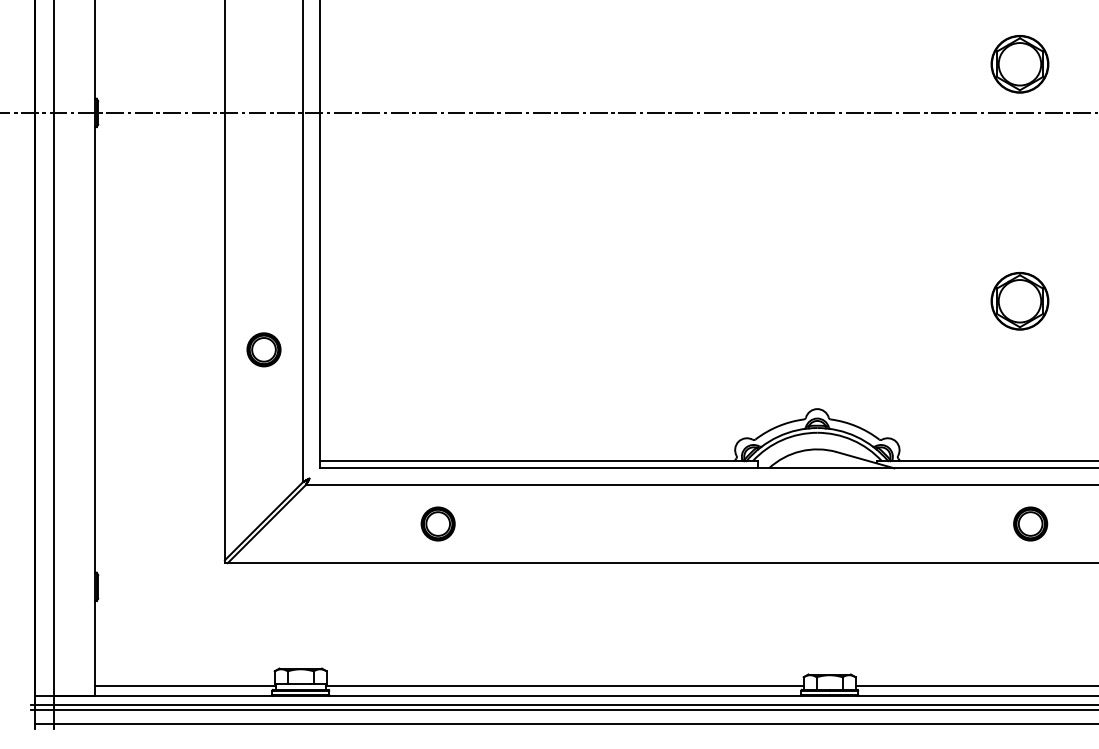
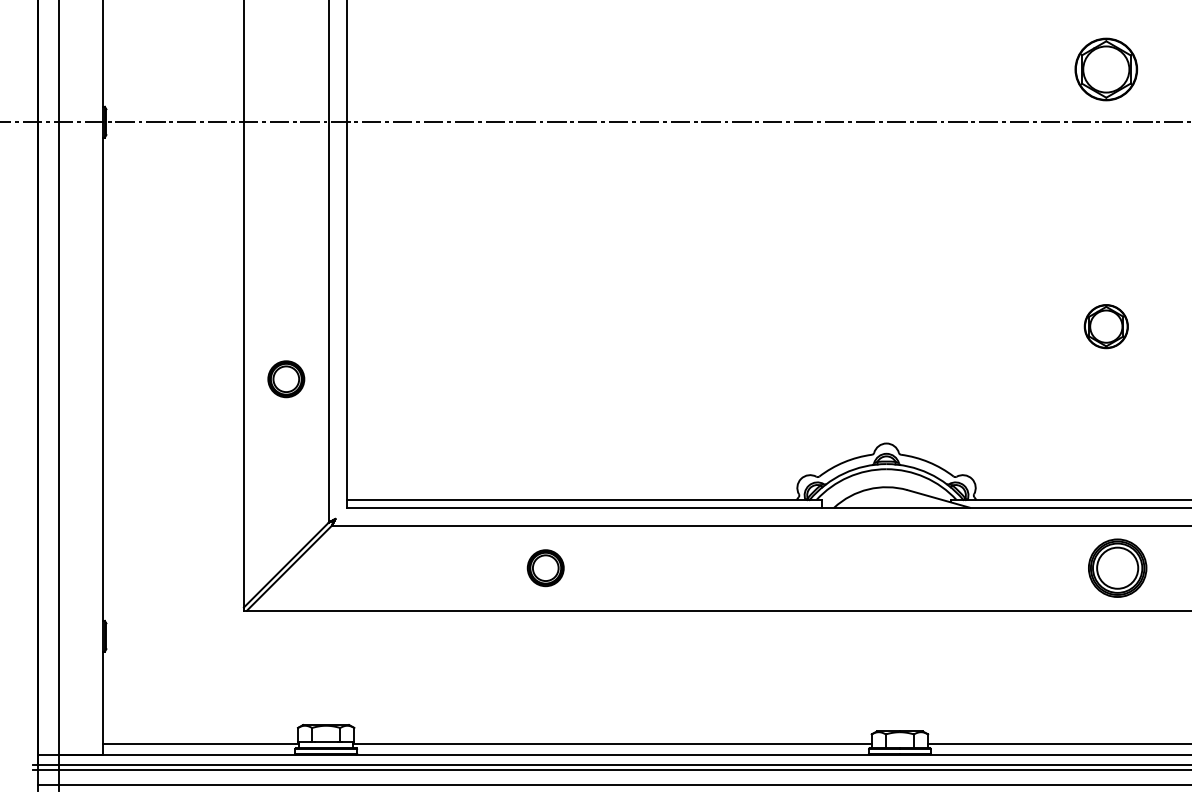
part: (1019, 301) -> (1105, 326), size x0.7
part: (437, 523) -> (545, 567), moved
part: (1030, 523) -> (1117, 567), size x1.6

